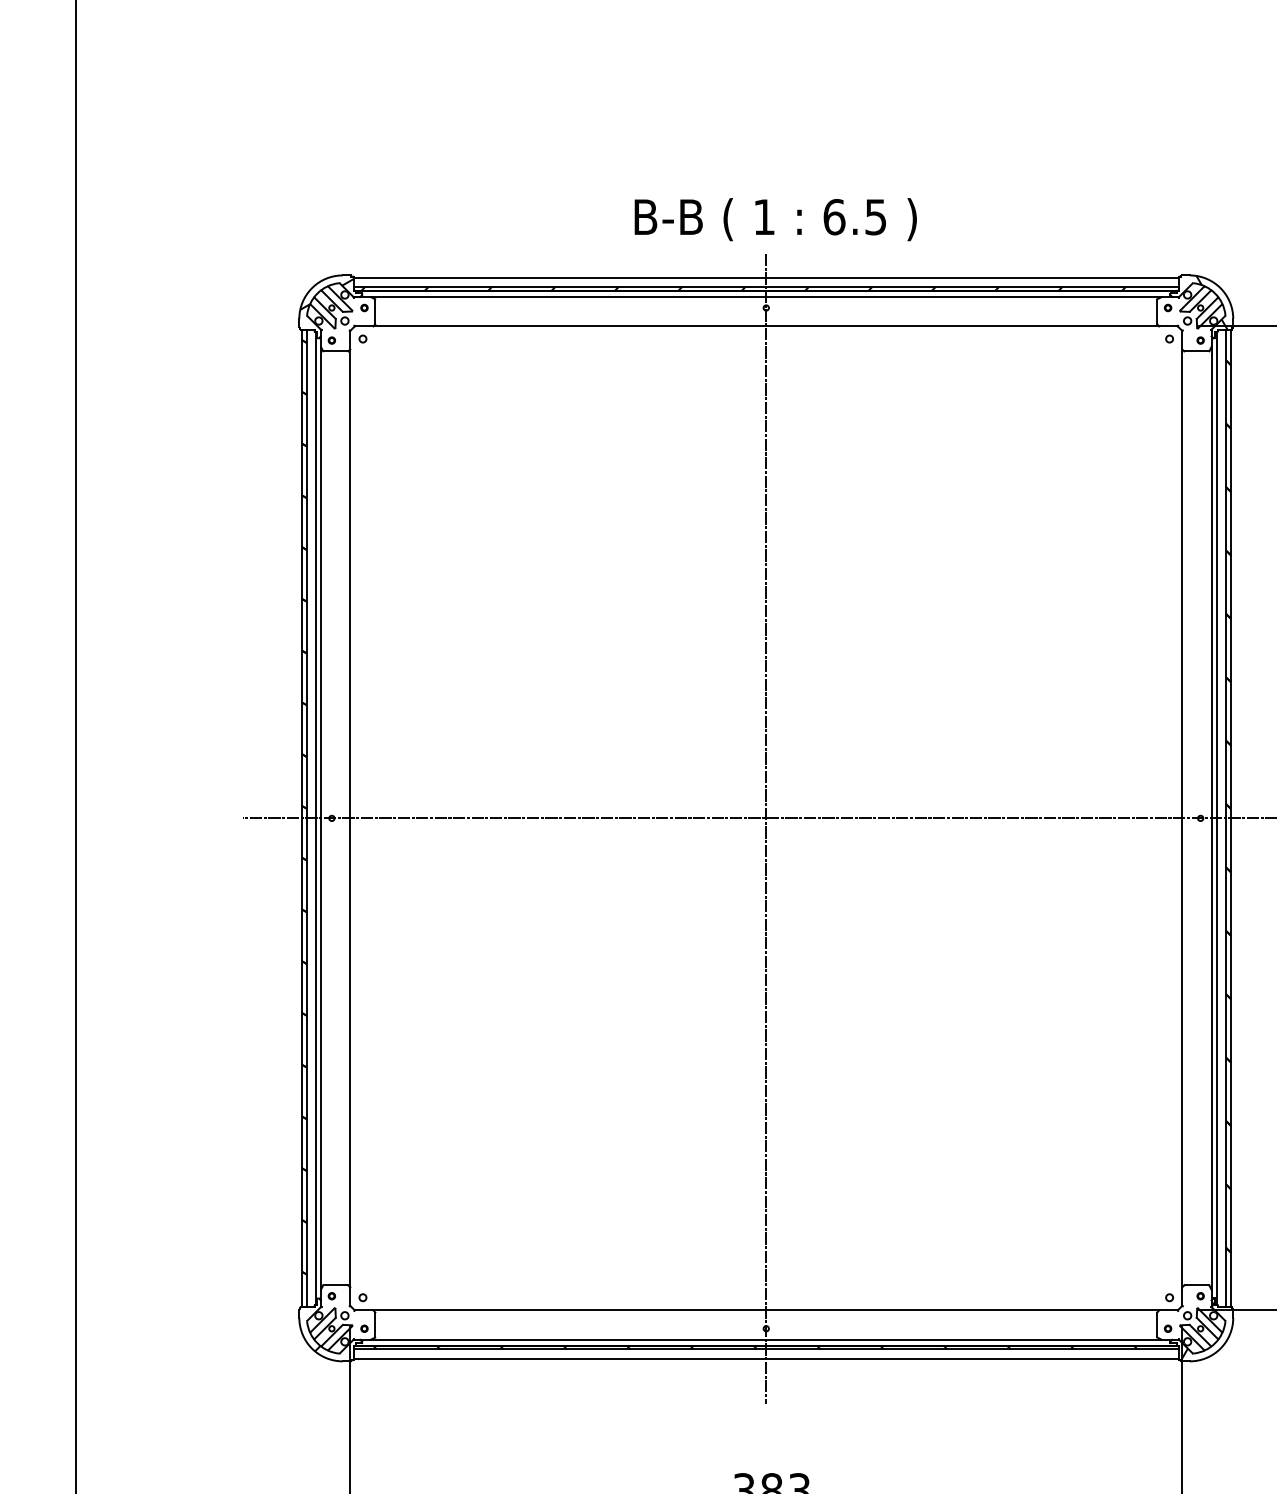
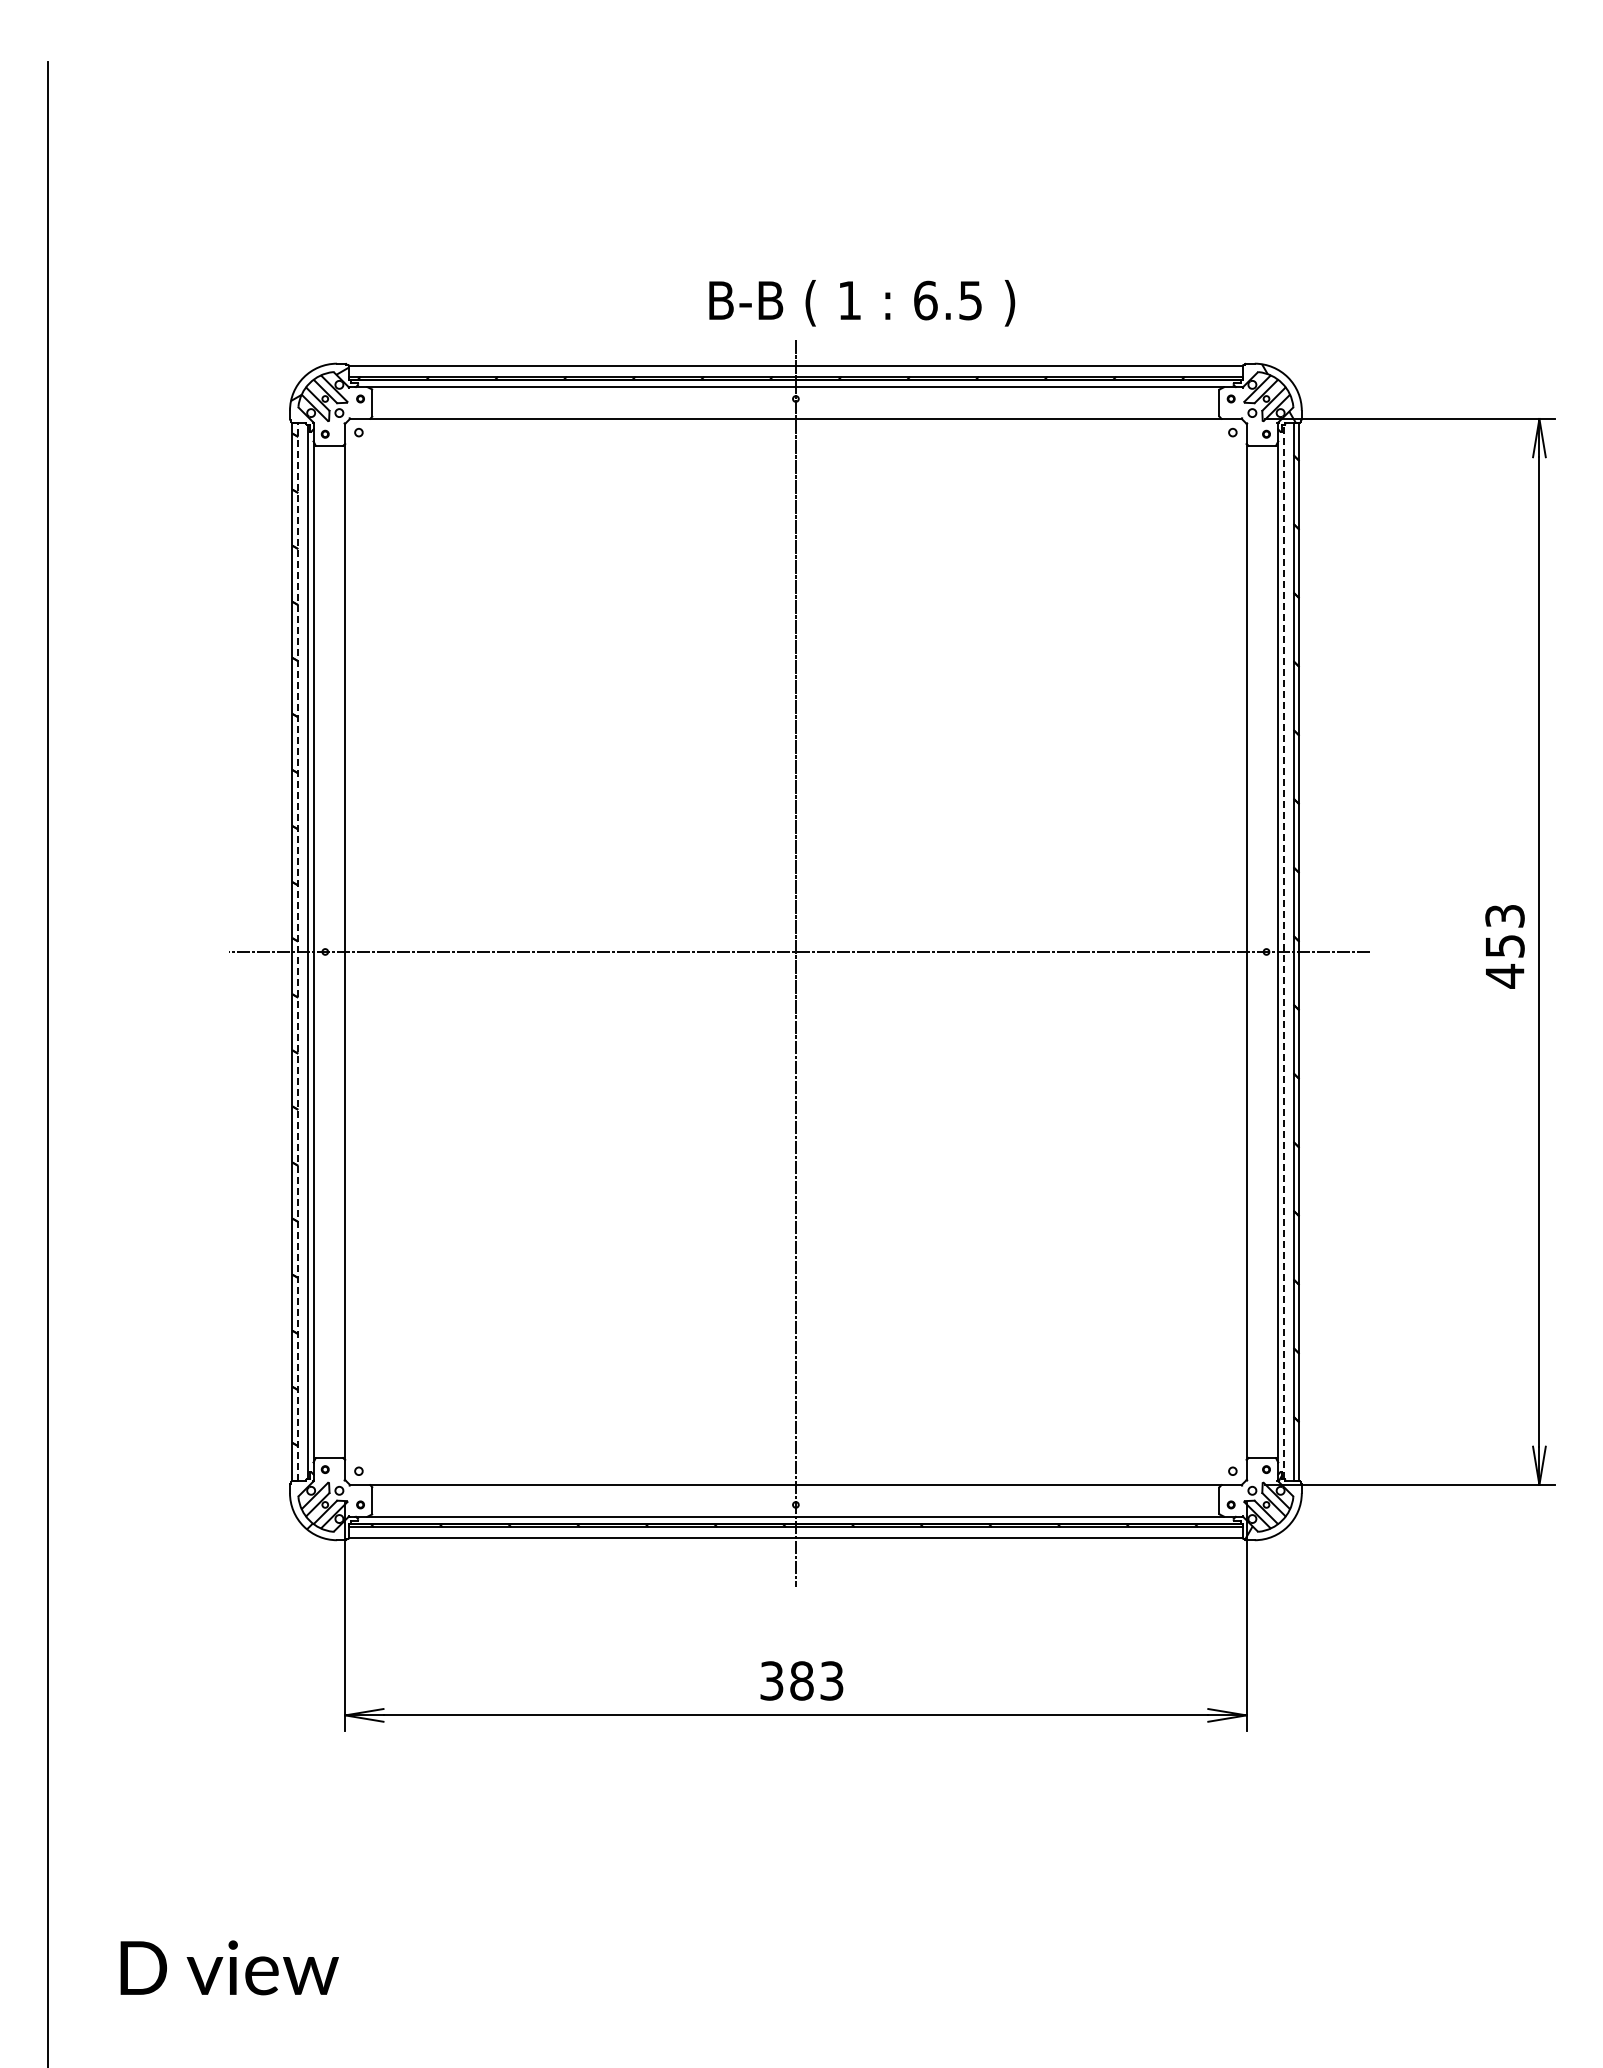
text: (776, 219) -> (862, 303), moved
line: (307, 817) -> (298, 951), solid -> dashed
line: (1217, 817) -> (1284, 951), solid -> dashed

